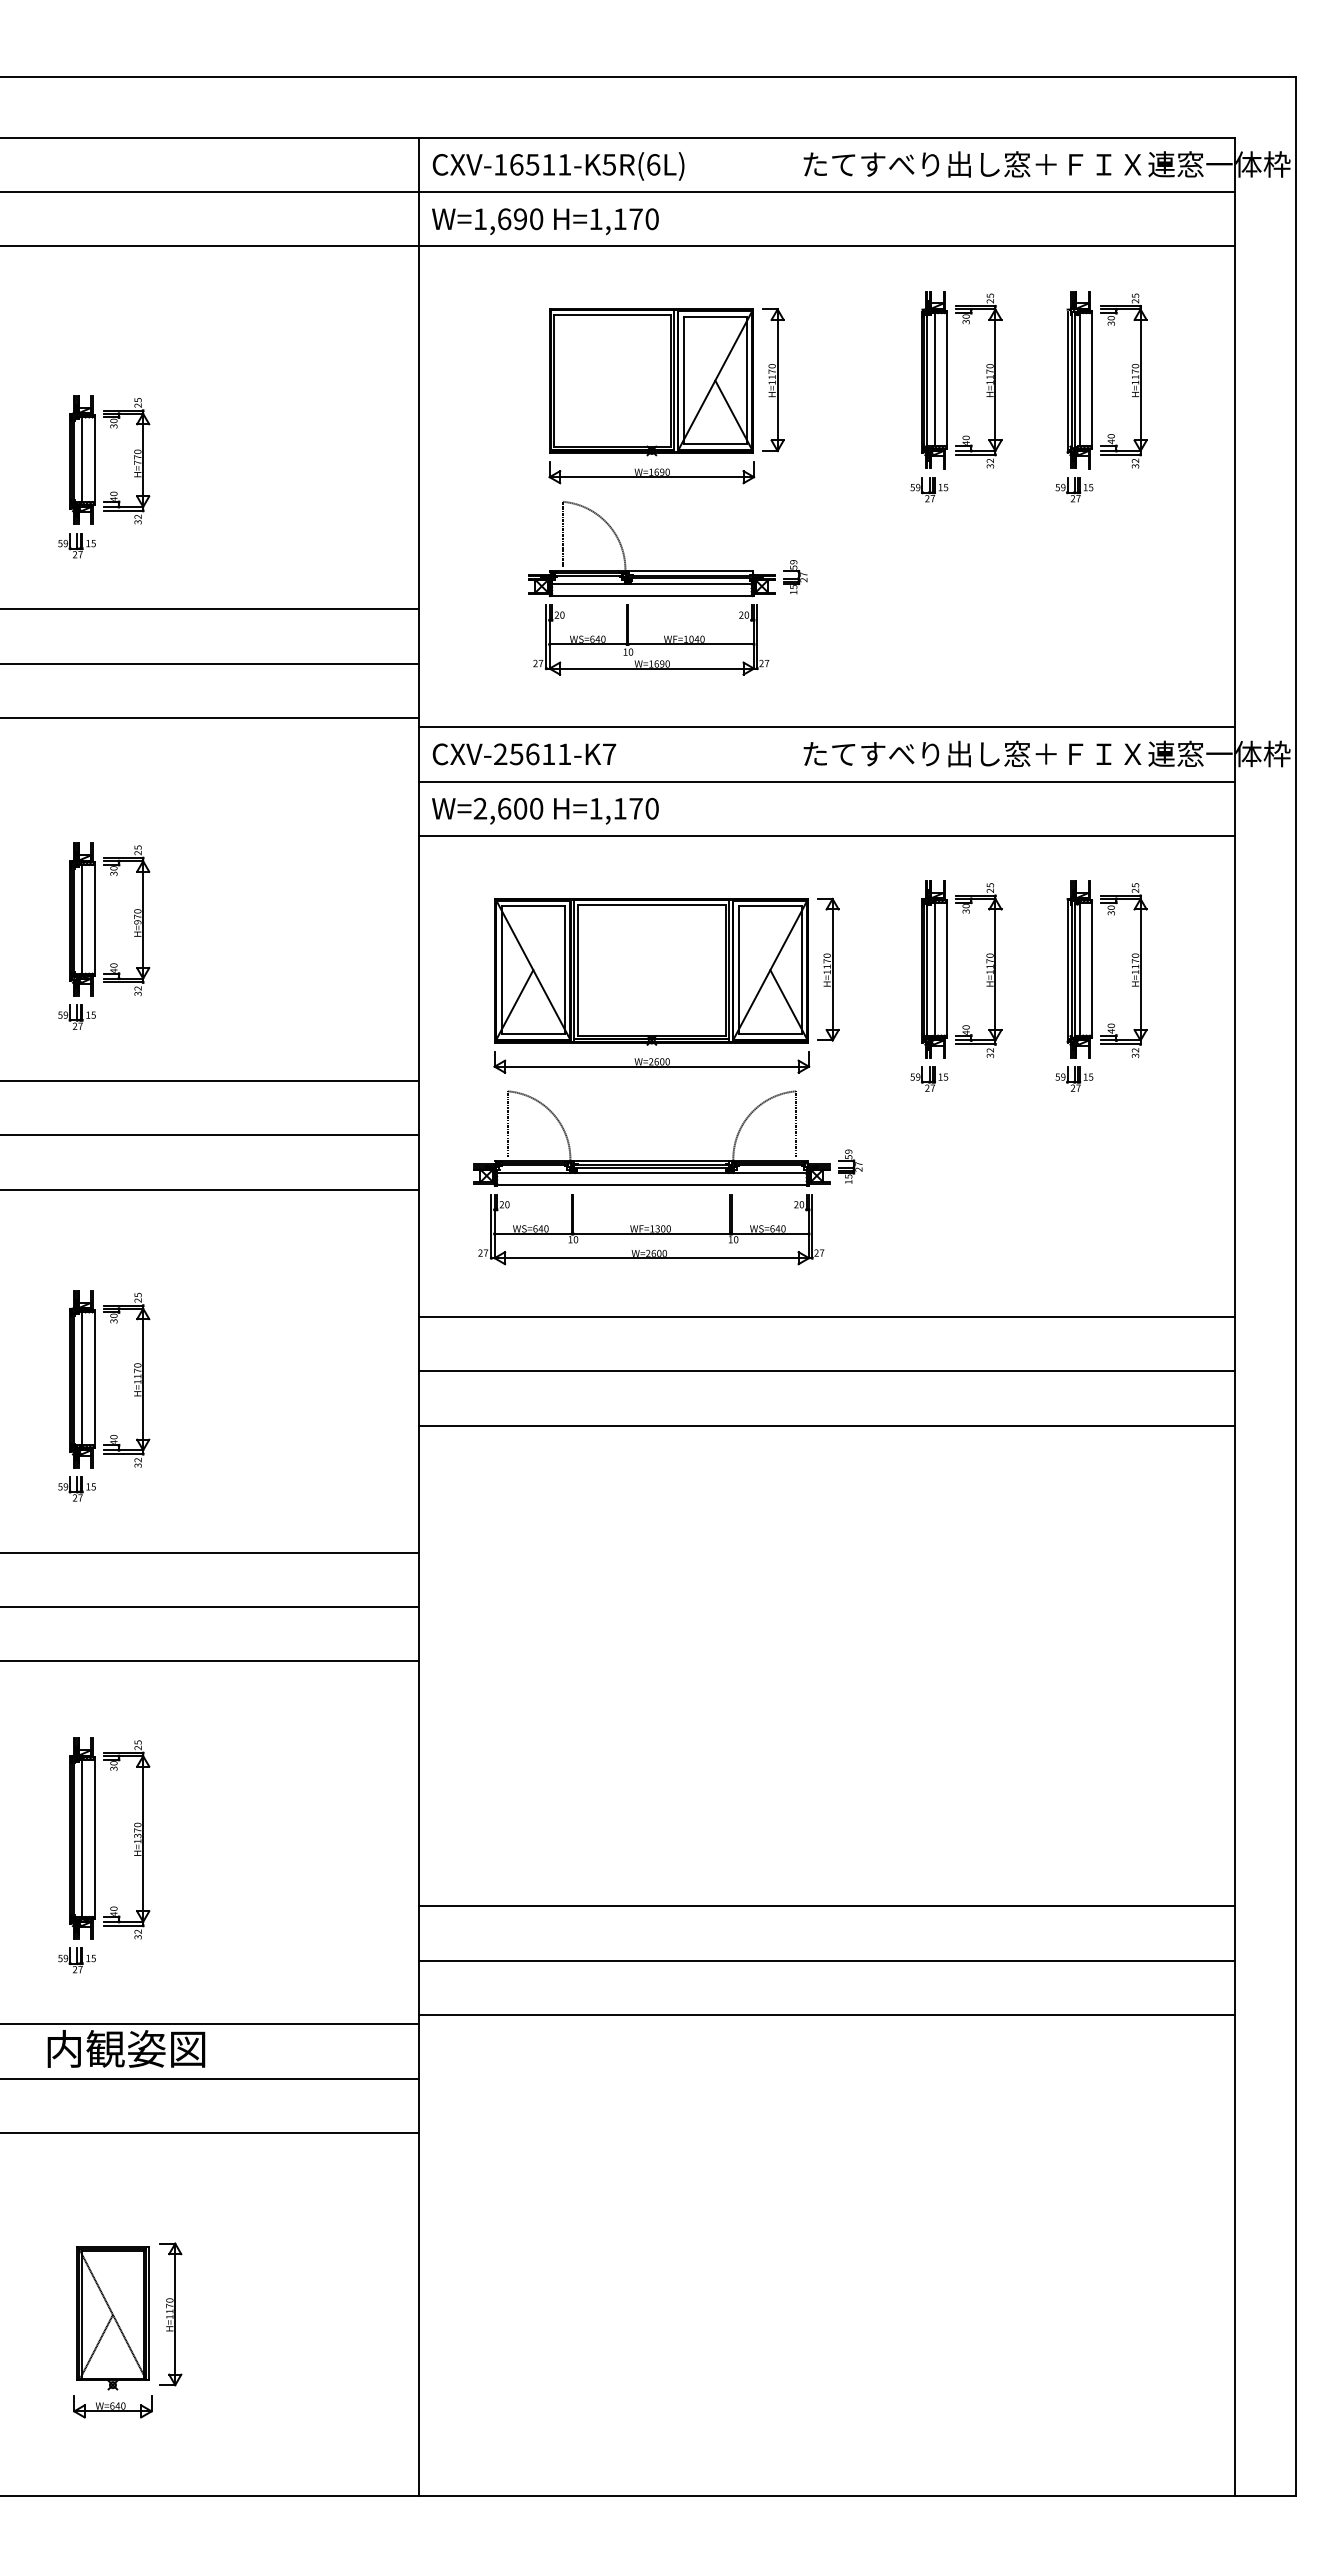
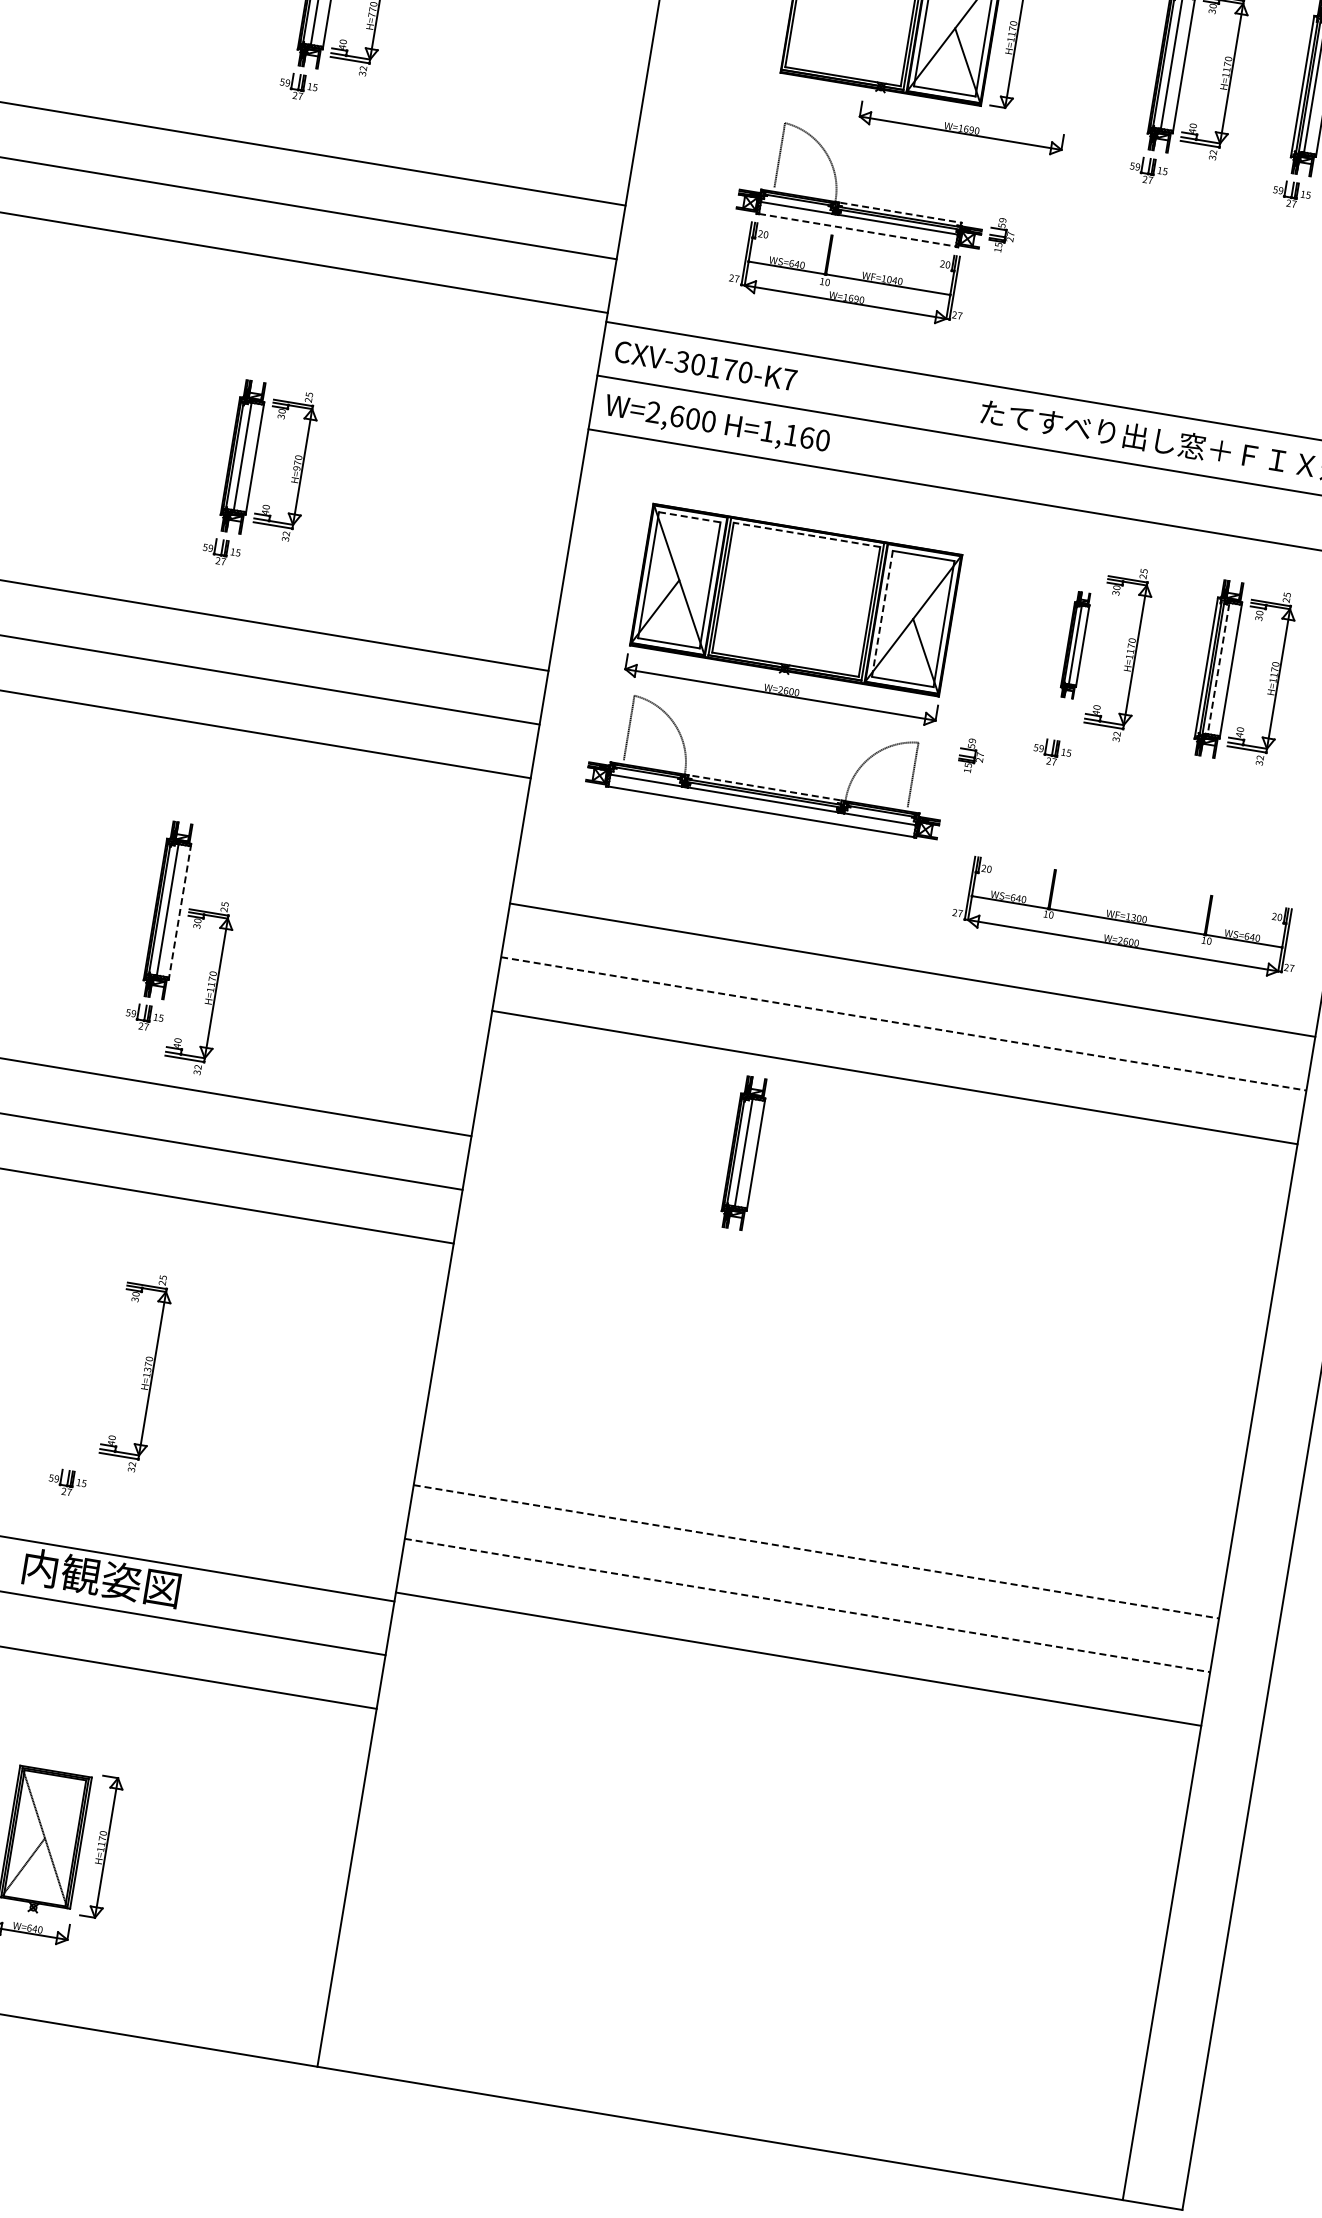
part: (651, 472) -> (961, 128), moved
line: (691, 571) -> (900, 212), solid -> dashed
line: (651, 595) -> (857, 229), solid -> dashed
text: (532, 754) -> (713, 367), CXV-25611-K7 -> CXV-30170-K7
text: (635, 808) -> (806, 437), H=1,170 -> H=1,160
line: (651, 904) -> (806, 534), solid -> dashed
line: (533, 906) -> (689, 517), solid -> dashed
part: (828, 969) -> (970, 627), removed
part: (934, 969) -> (1075, 645), size x0.6
line: (1079, 969) -> (1218, 668), solid -> dashed
line: (739, 970) -> (882, 614), solid -> dashed
part: (1074, 1078) -> (1195, 775), removed
line: (651, 1160) -> (764, 787), solid -> dashed
part: (850, 1166) -> (971, 755), moved
part: (651, 1229) -> (1127, 917), moved
line: (827, 1371) -> (904, 1024), solid -> dashed
part: (134, 1377) -> (208, 985), moved
line: (94, 1378) -> (179, 911), solid -> dashed
part: (690, 1524) -> (743, 1152), added
part: (82, 1838) -> (92, 1363), removed
line: (827, 1906) -> (816, 1552), solid -> dashed
line: (827, 1960) -> (807, 1605), solid -> dashed

